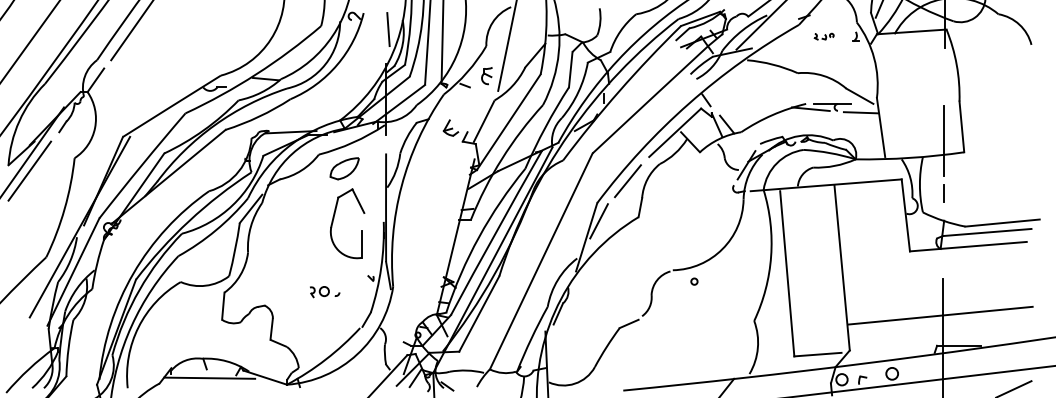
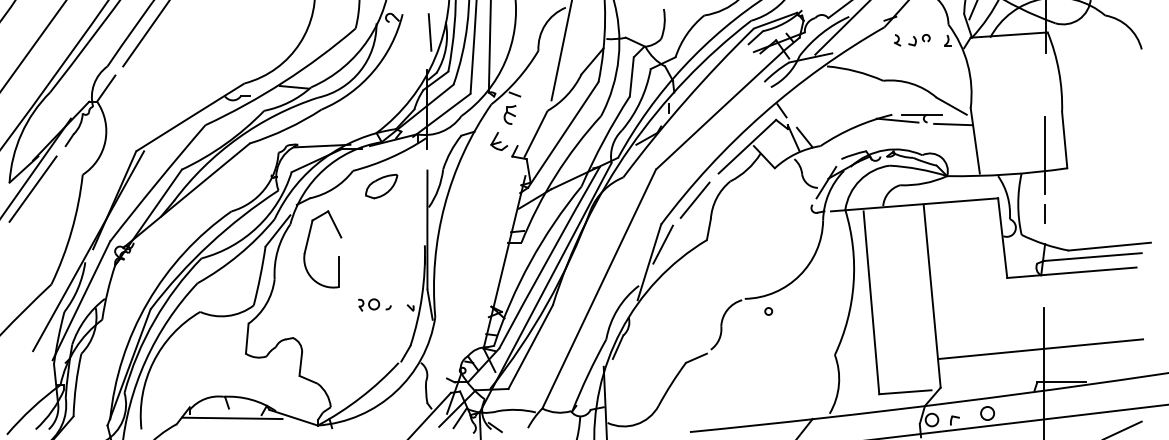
part: (824, 36) -> (912, 40), size x1.67
part: (486, 75) -> (509, 114), moved
part: (333, 221) -> (307, 246), moved
part: (324, 291) -> (374, 304), moved

